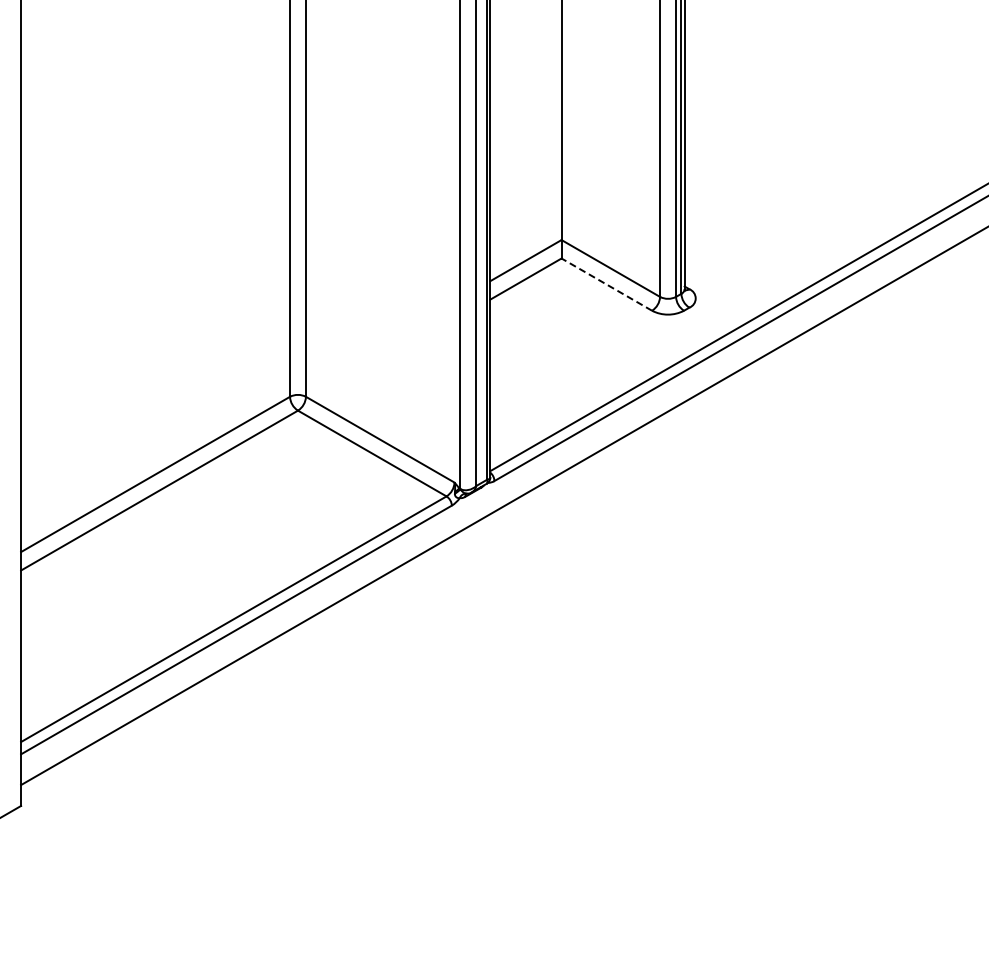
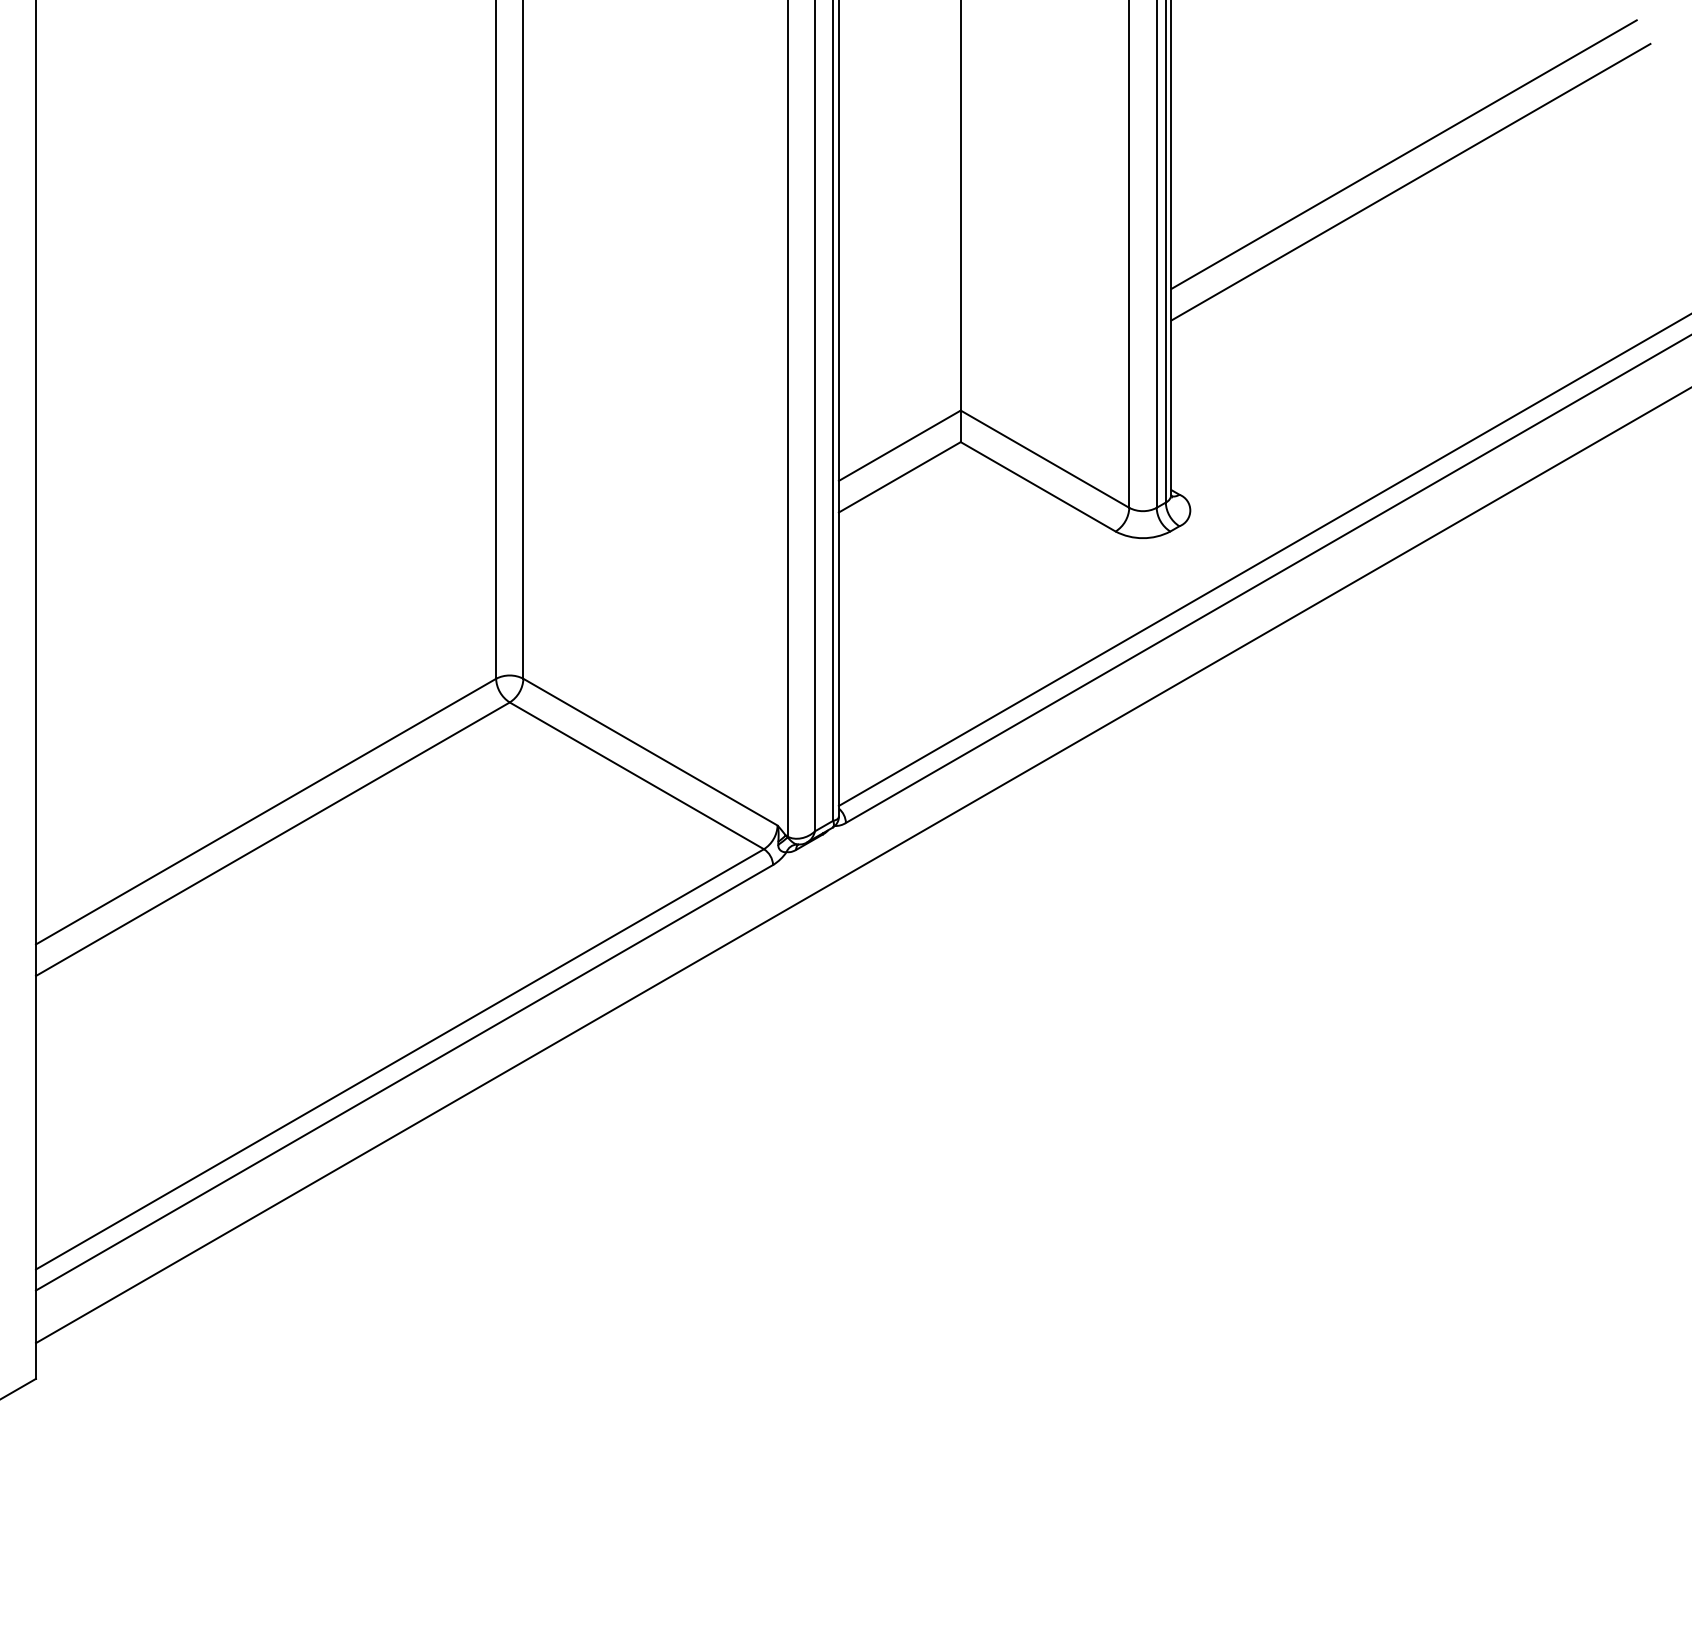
line: (820, 89) -> (1403, 152), added
line: (824, 106) -> (1410, 182), added
line: (606, 284) -> (1037, 486), dashed -> solid

